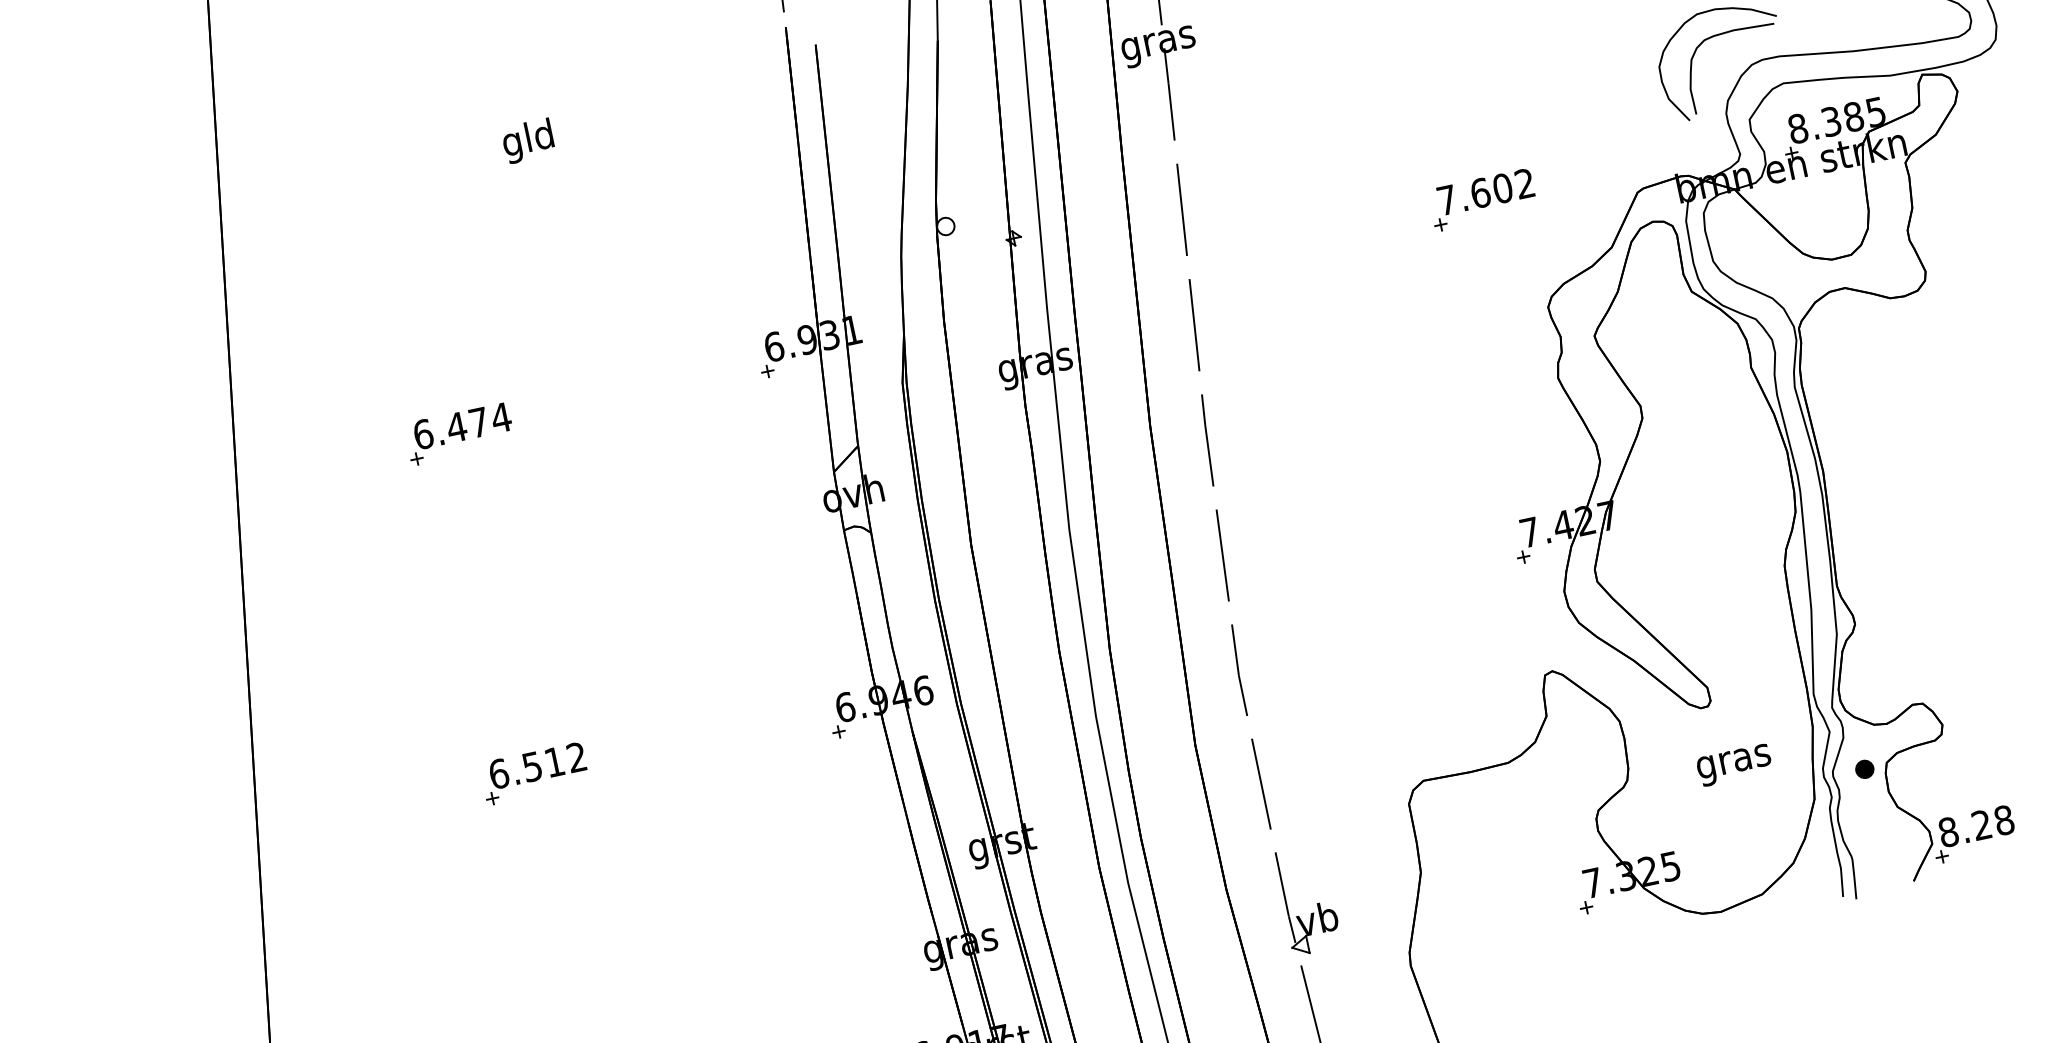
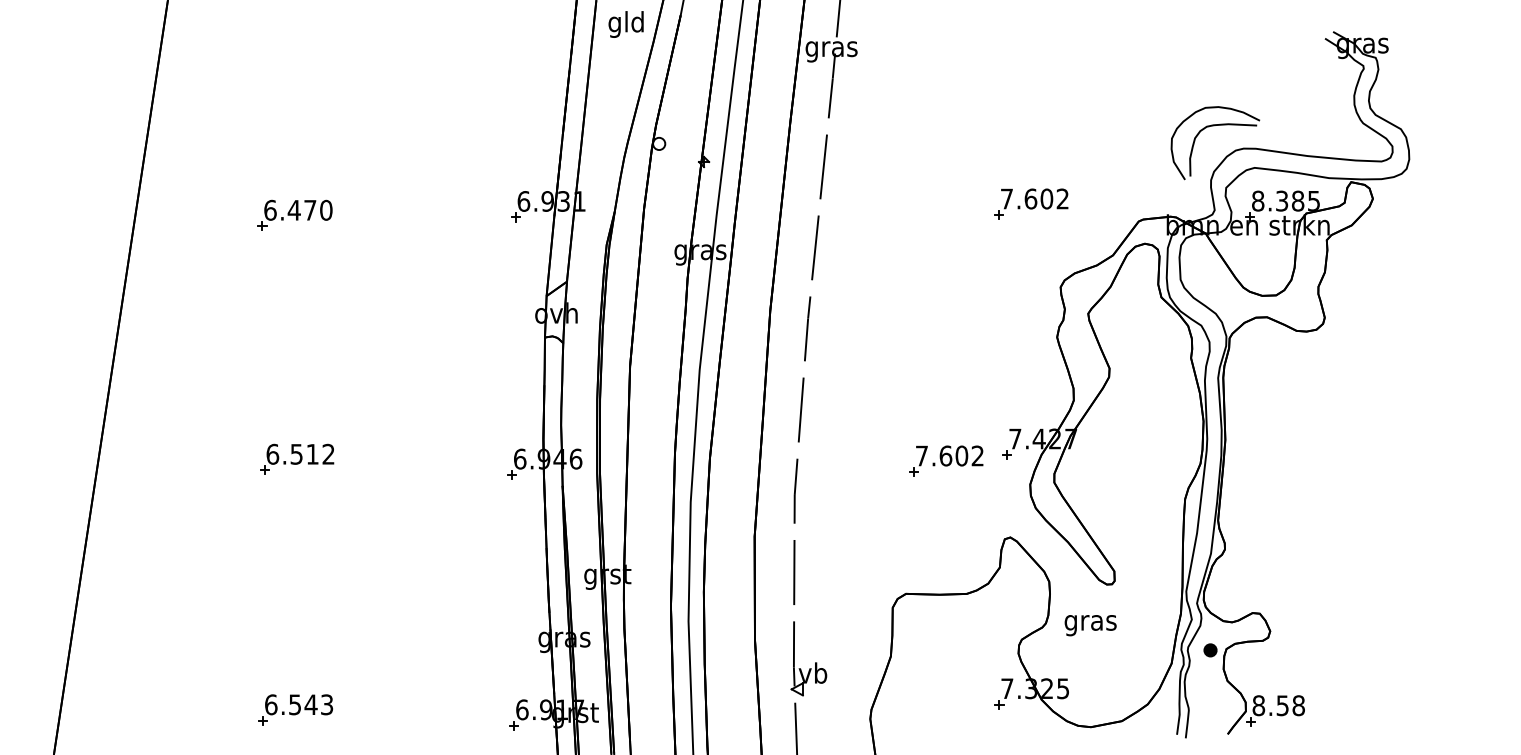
text: (527, 141) -> (625, 24), moved
text: (499, 416) -> (325, 209), 6.474 -> 6.470
part: (1440, 582) -> (946, 460), added
text: (1734, 765) -> (1090, 625), moved
text: (1981, 824) -> (1282, 705), 8.28 -> 8.58

